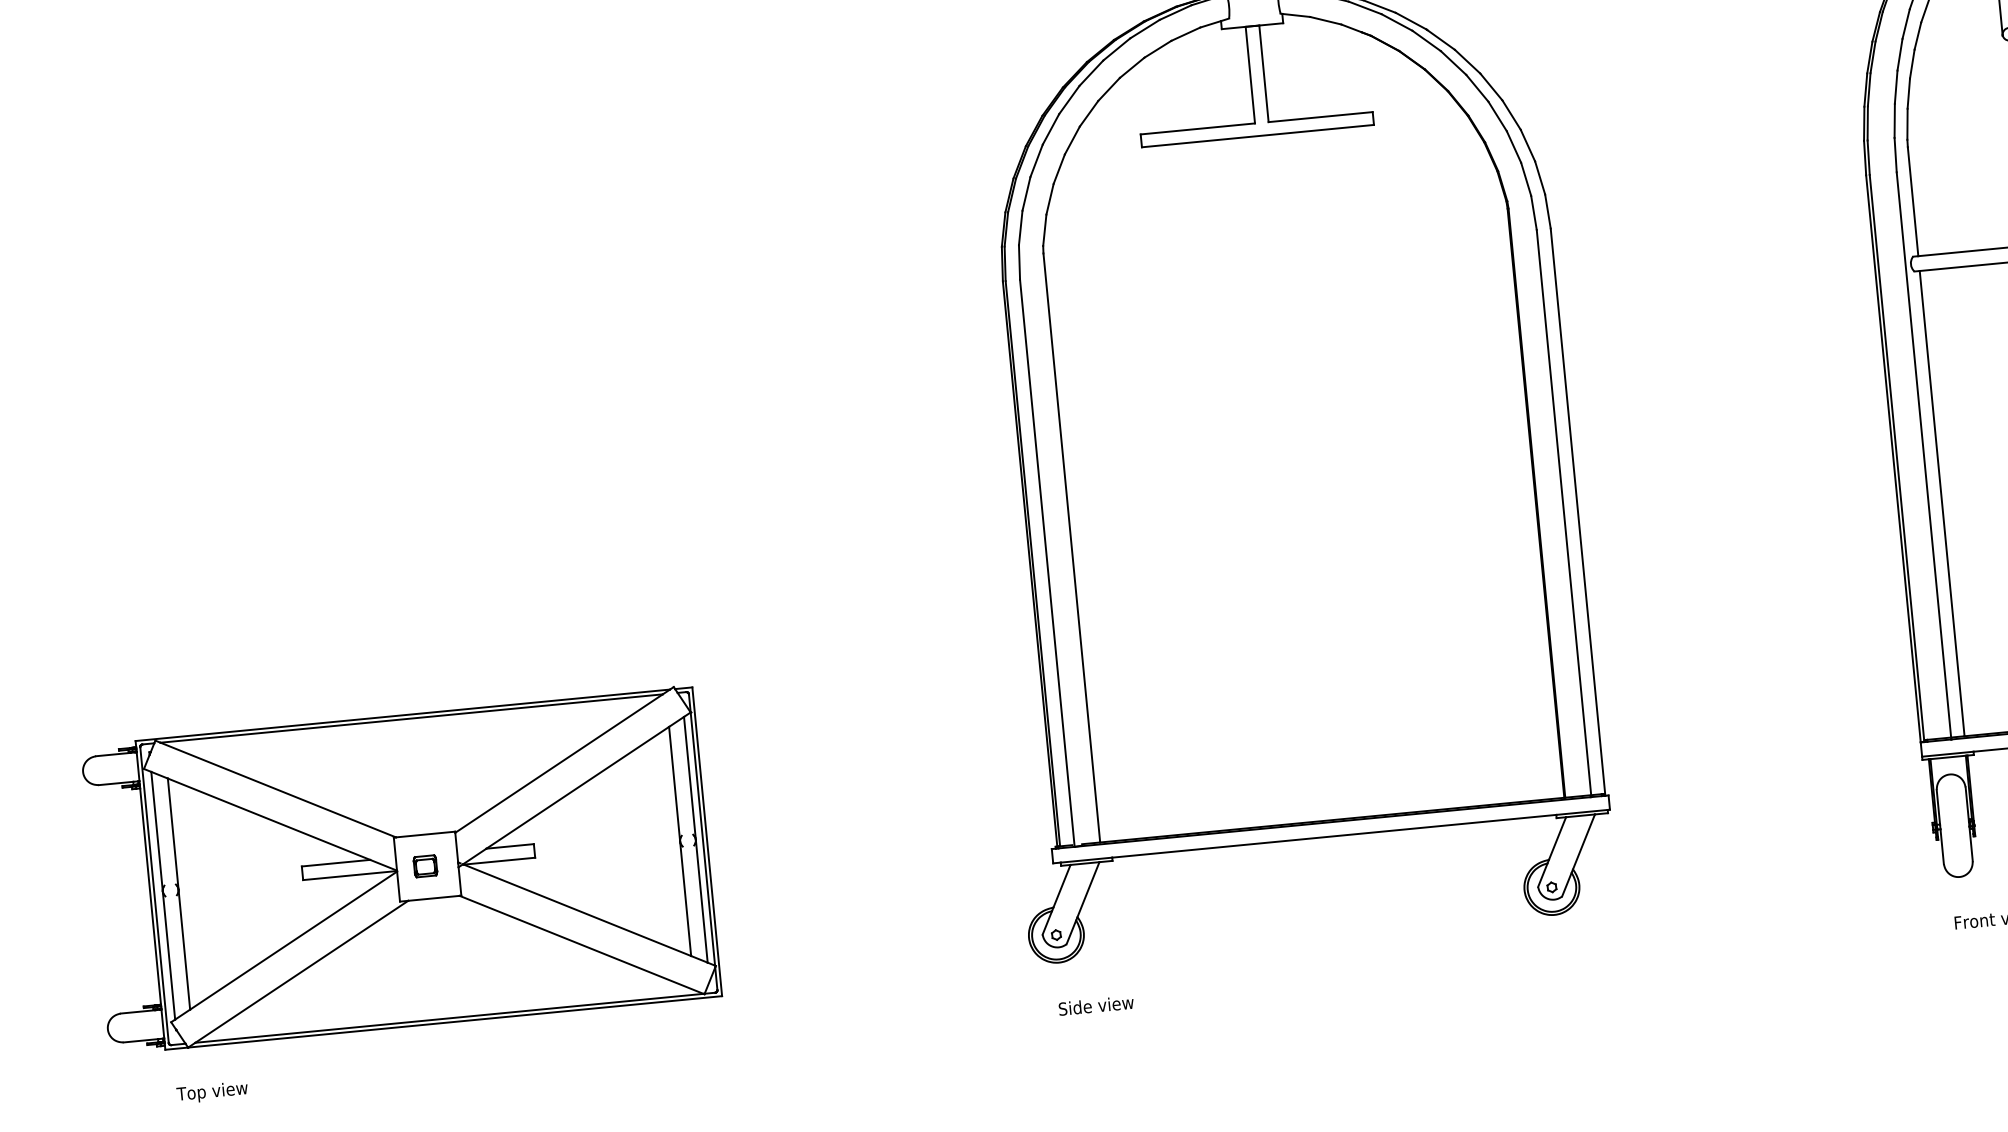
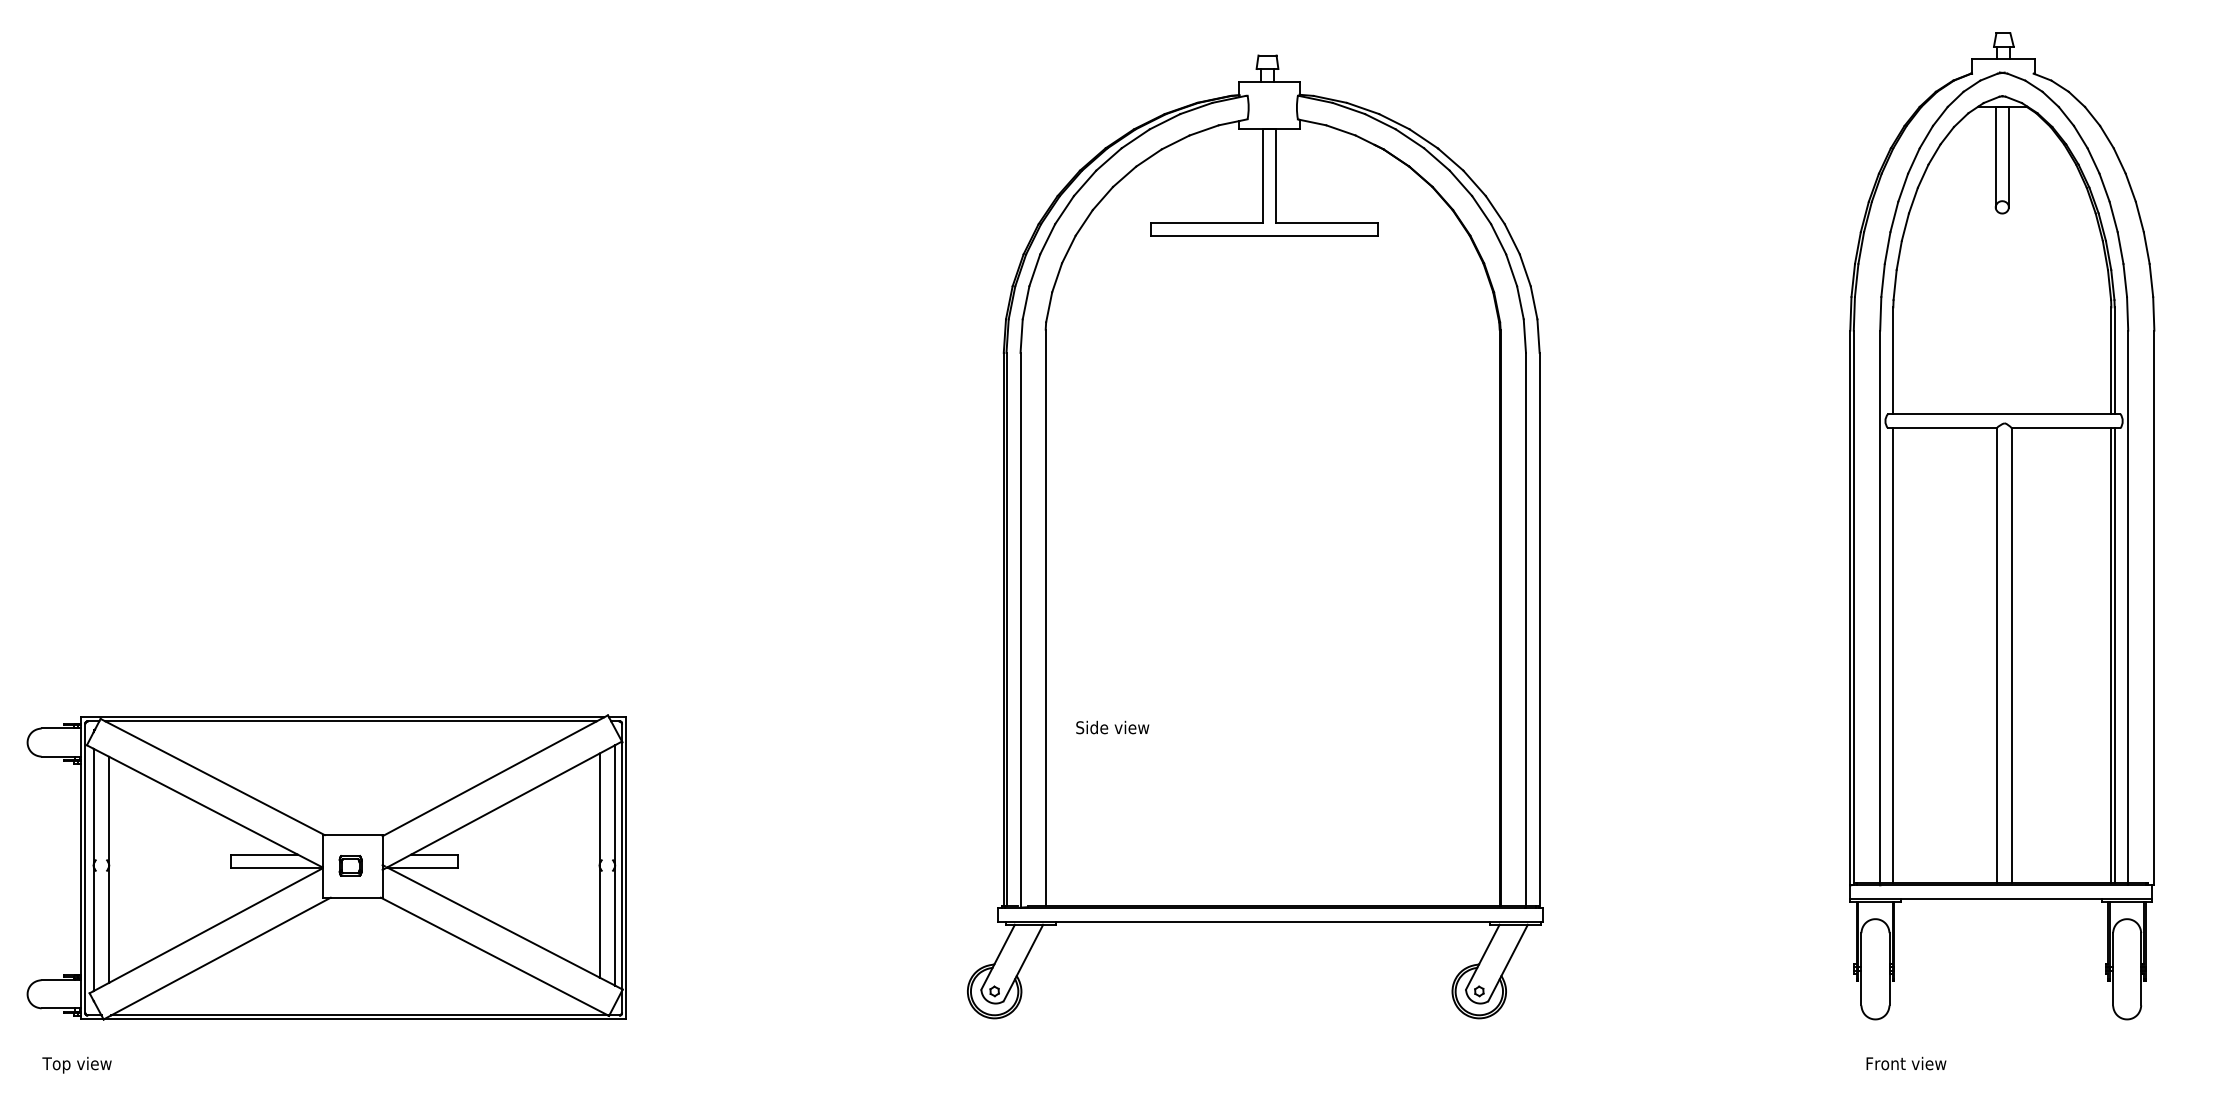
part: (400, 870) -> (326, 867), moved
text: (1096, 1005) -> (1112, 727), moved
text: (211, 1091) -> (76, 1064), moved

